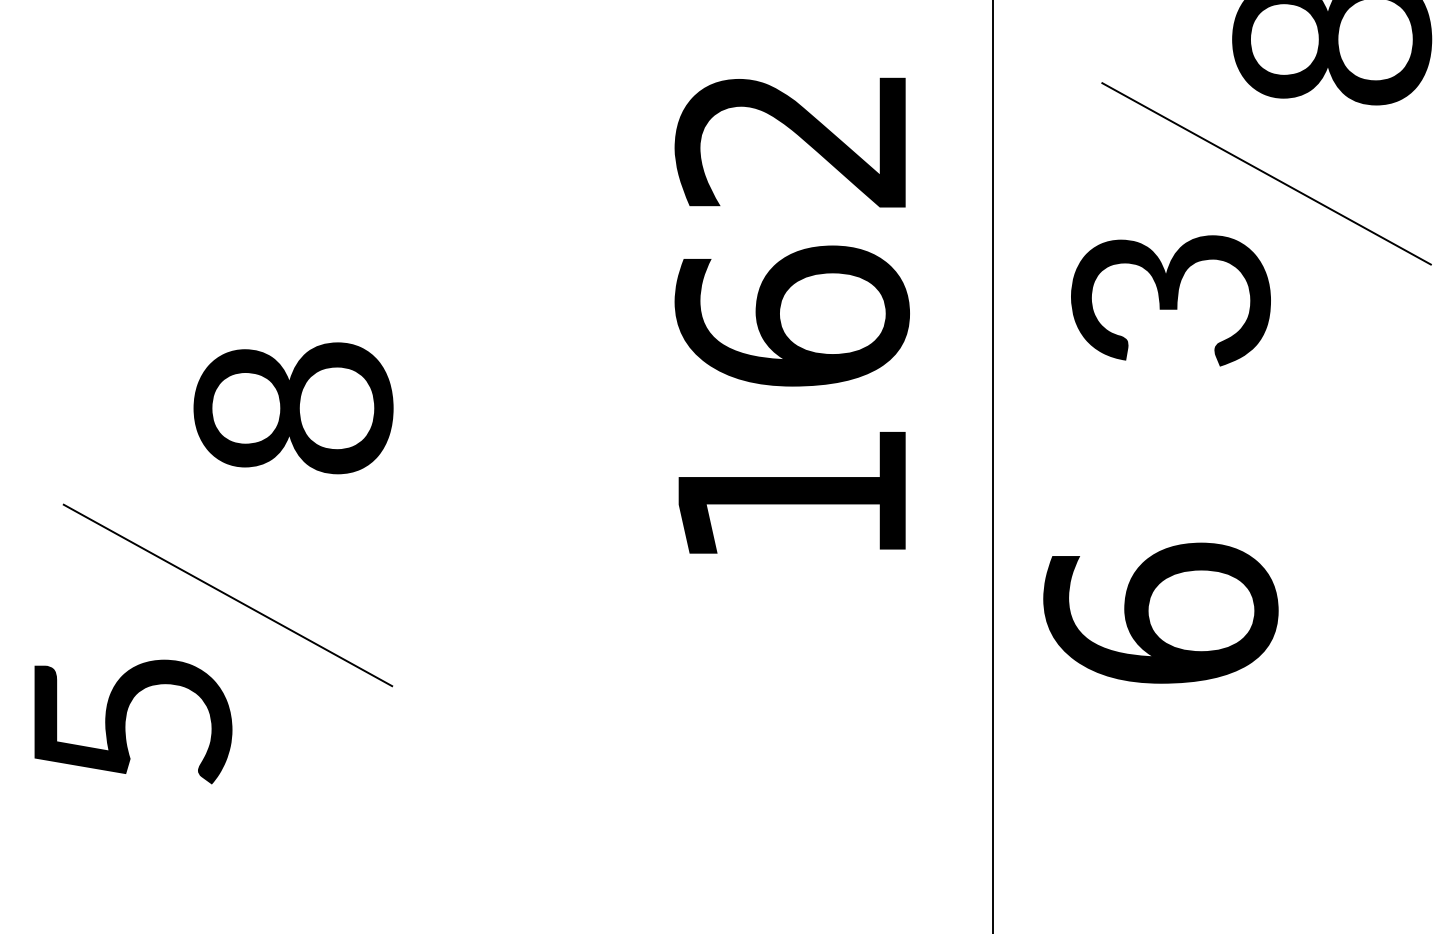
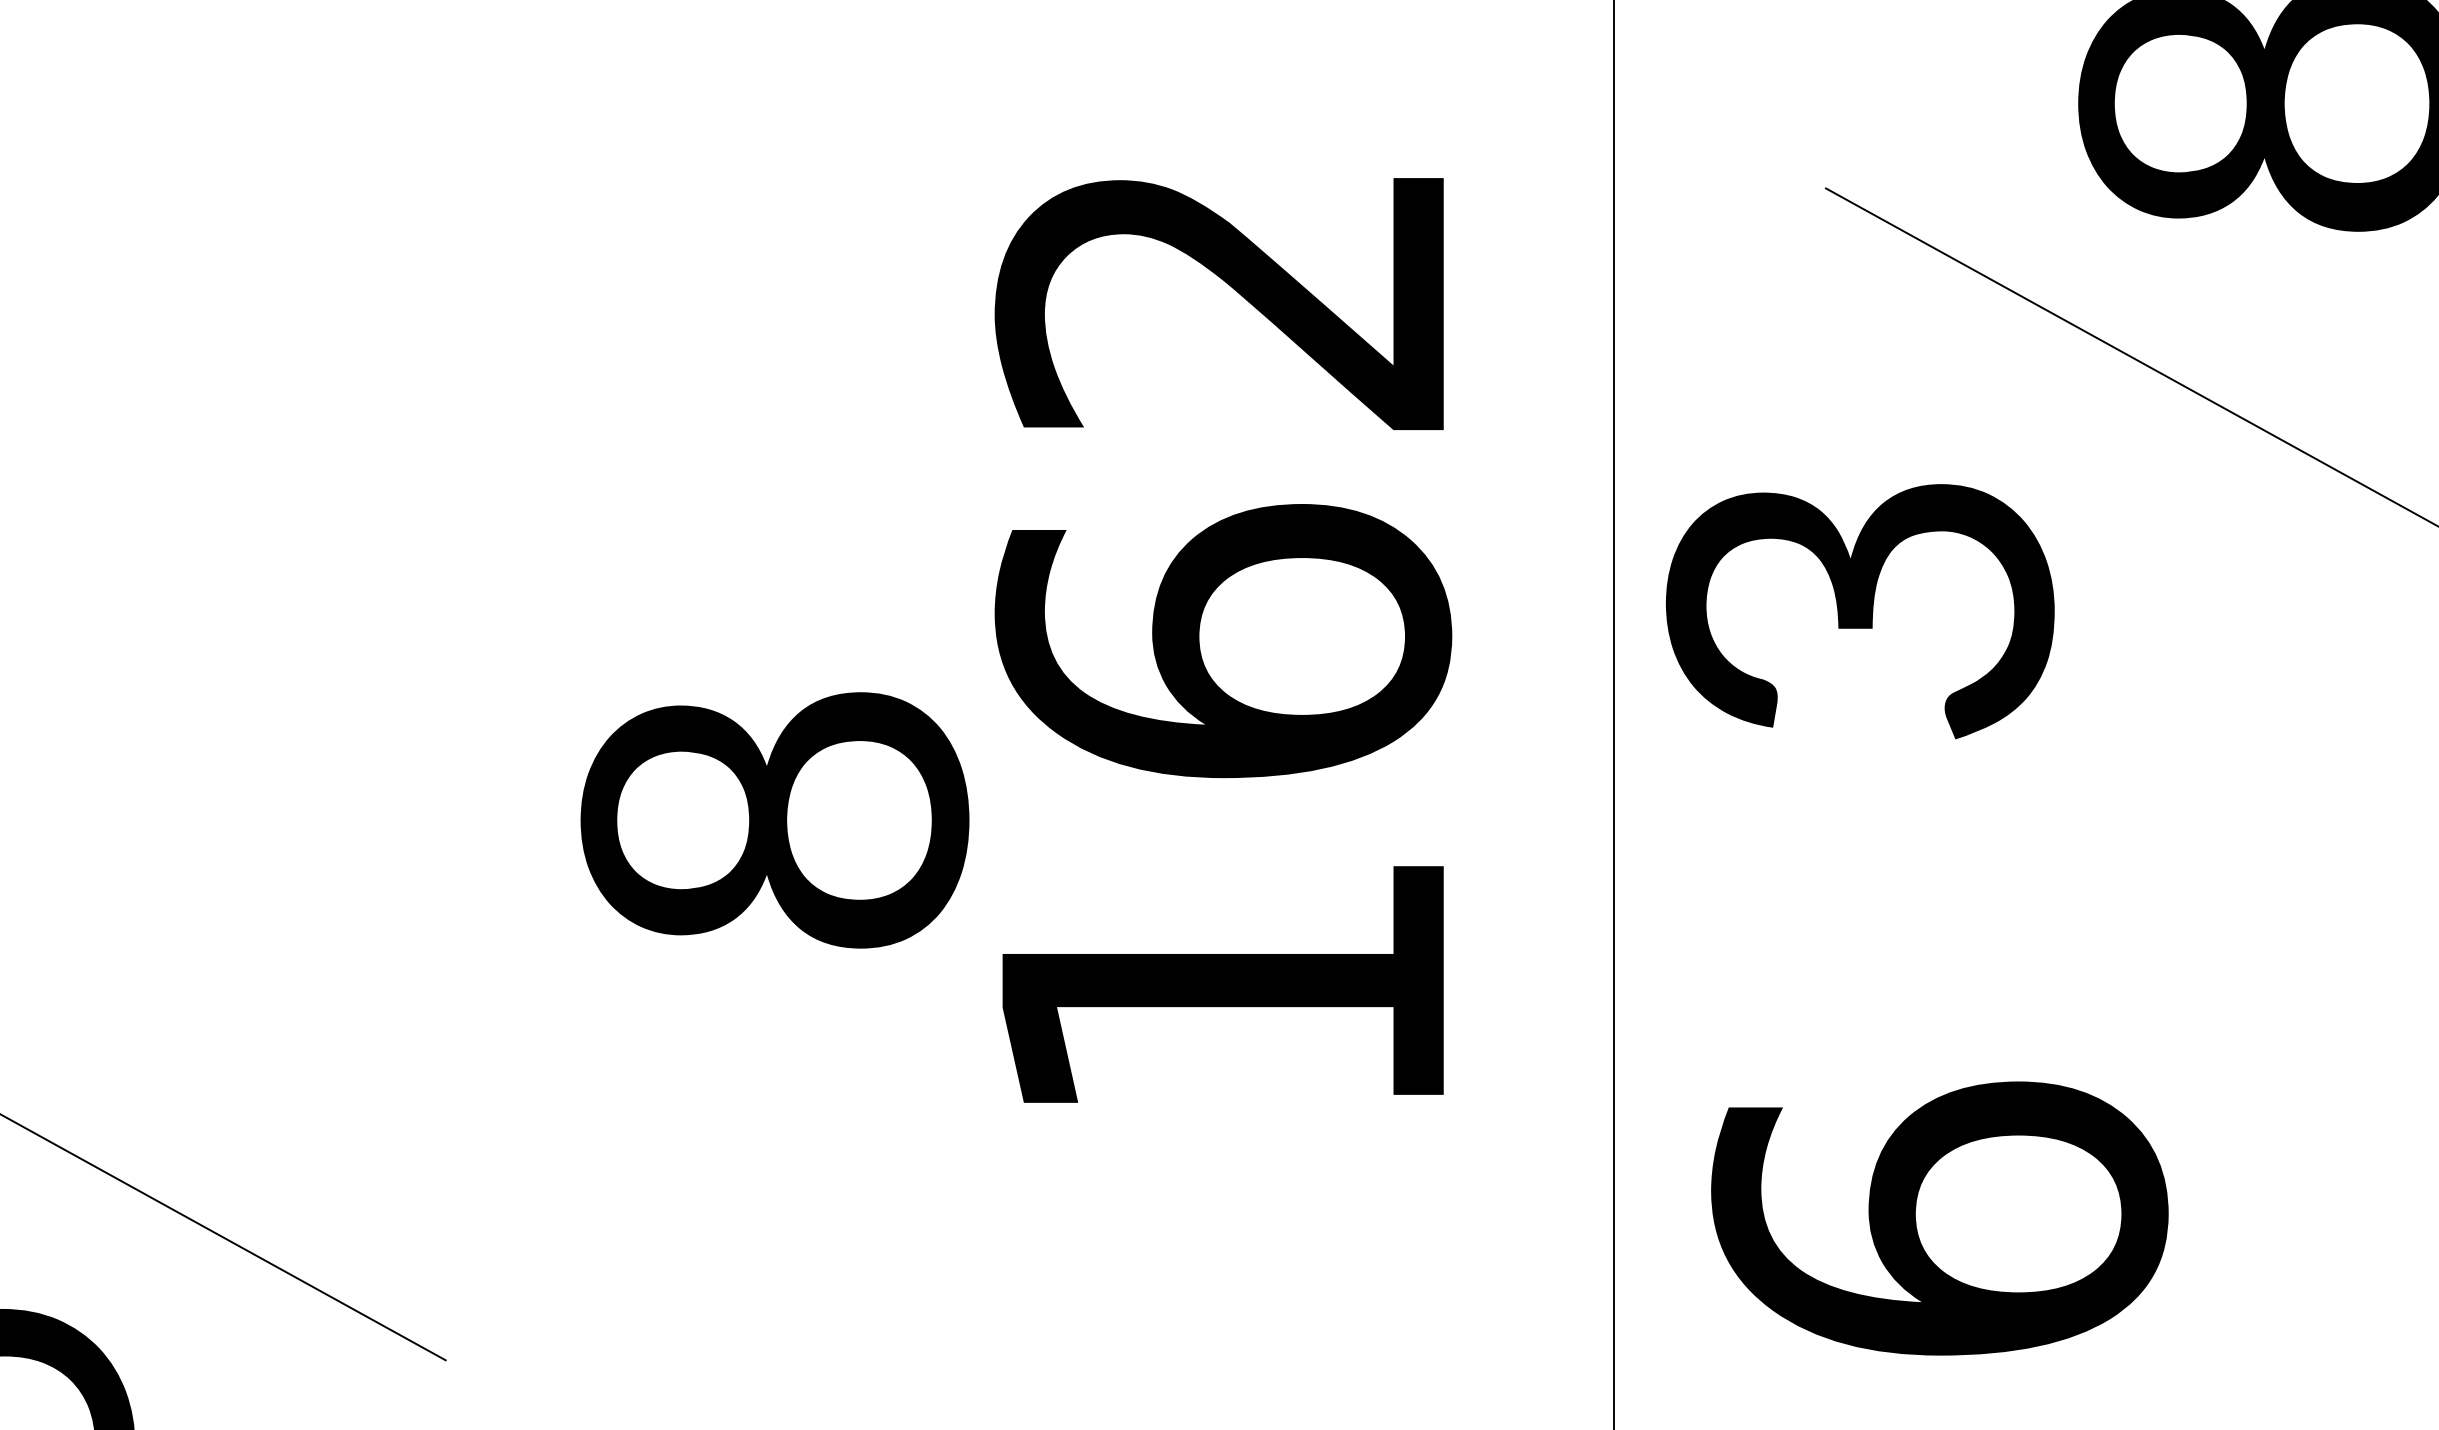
text: (1170, 300) -> (1859, 610), moved
text: (293, 408) -> (774, 820), moved

